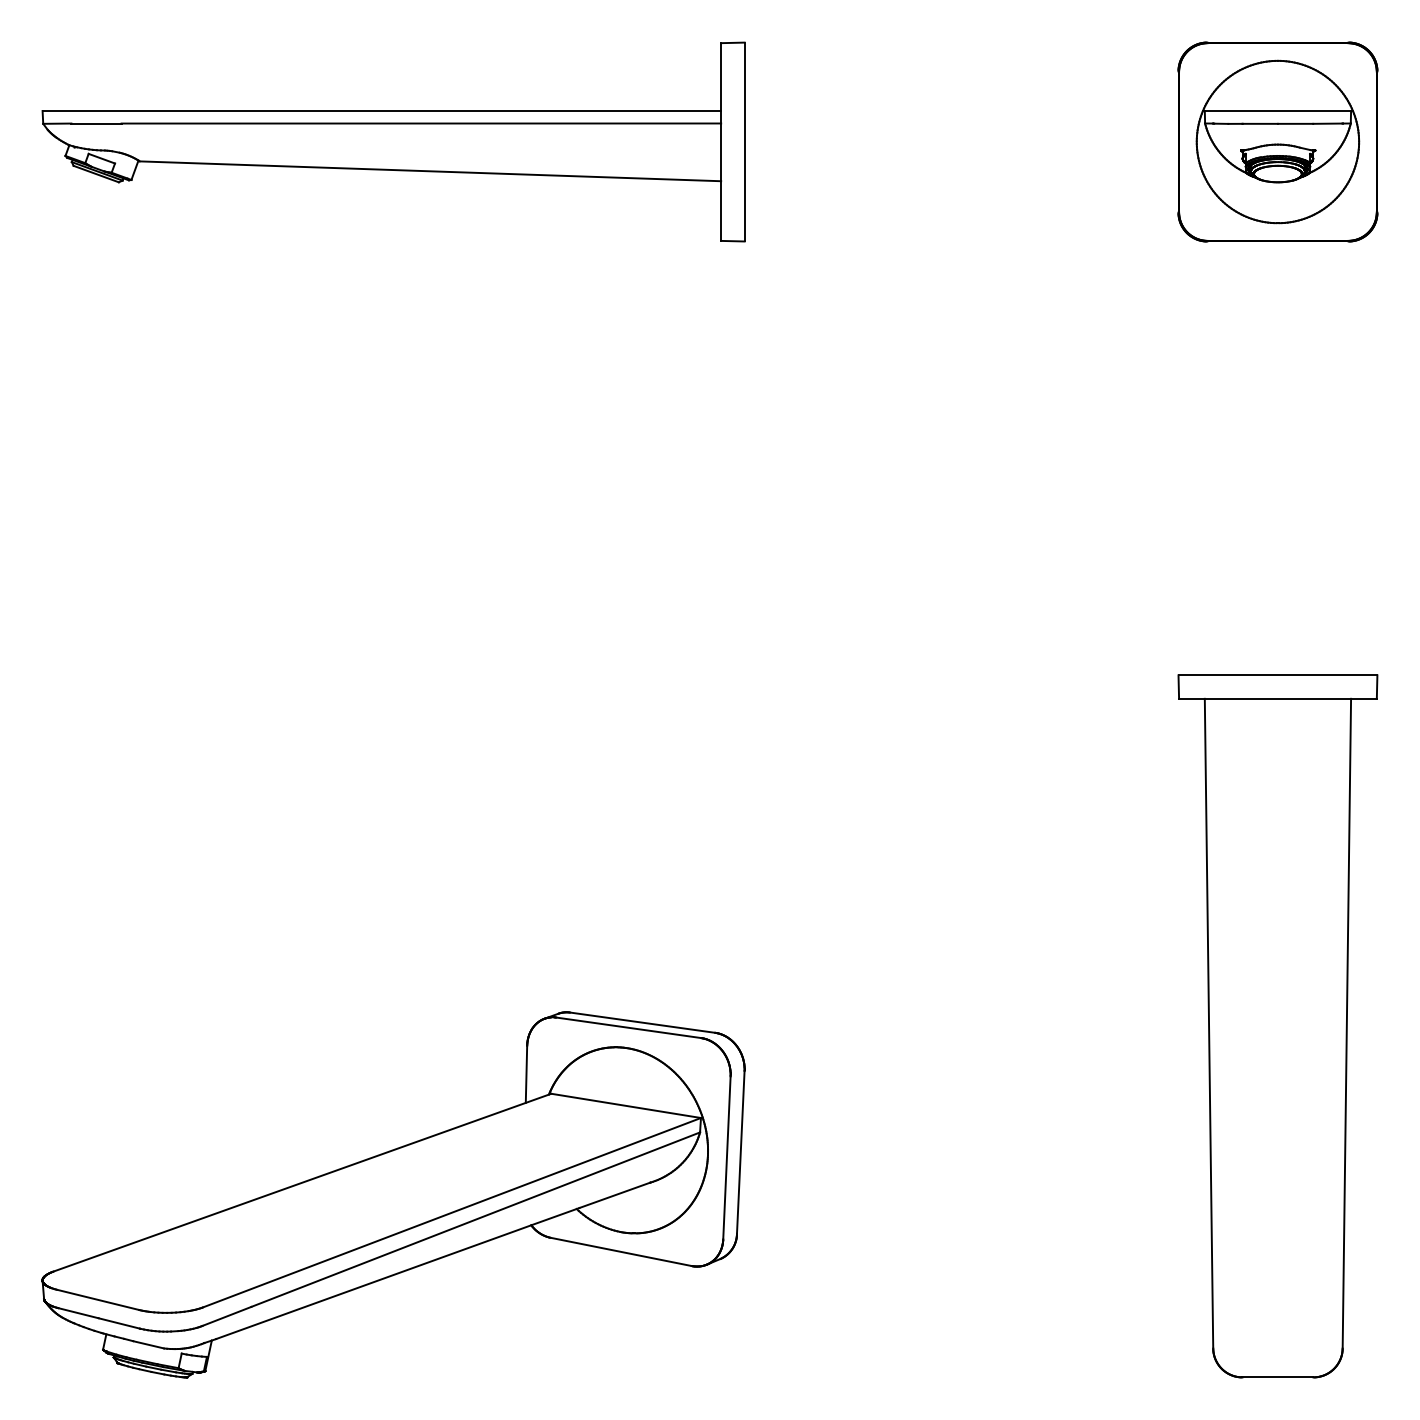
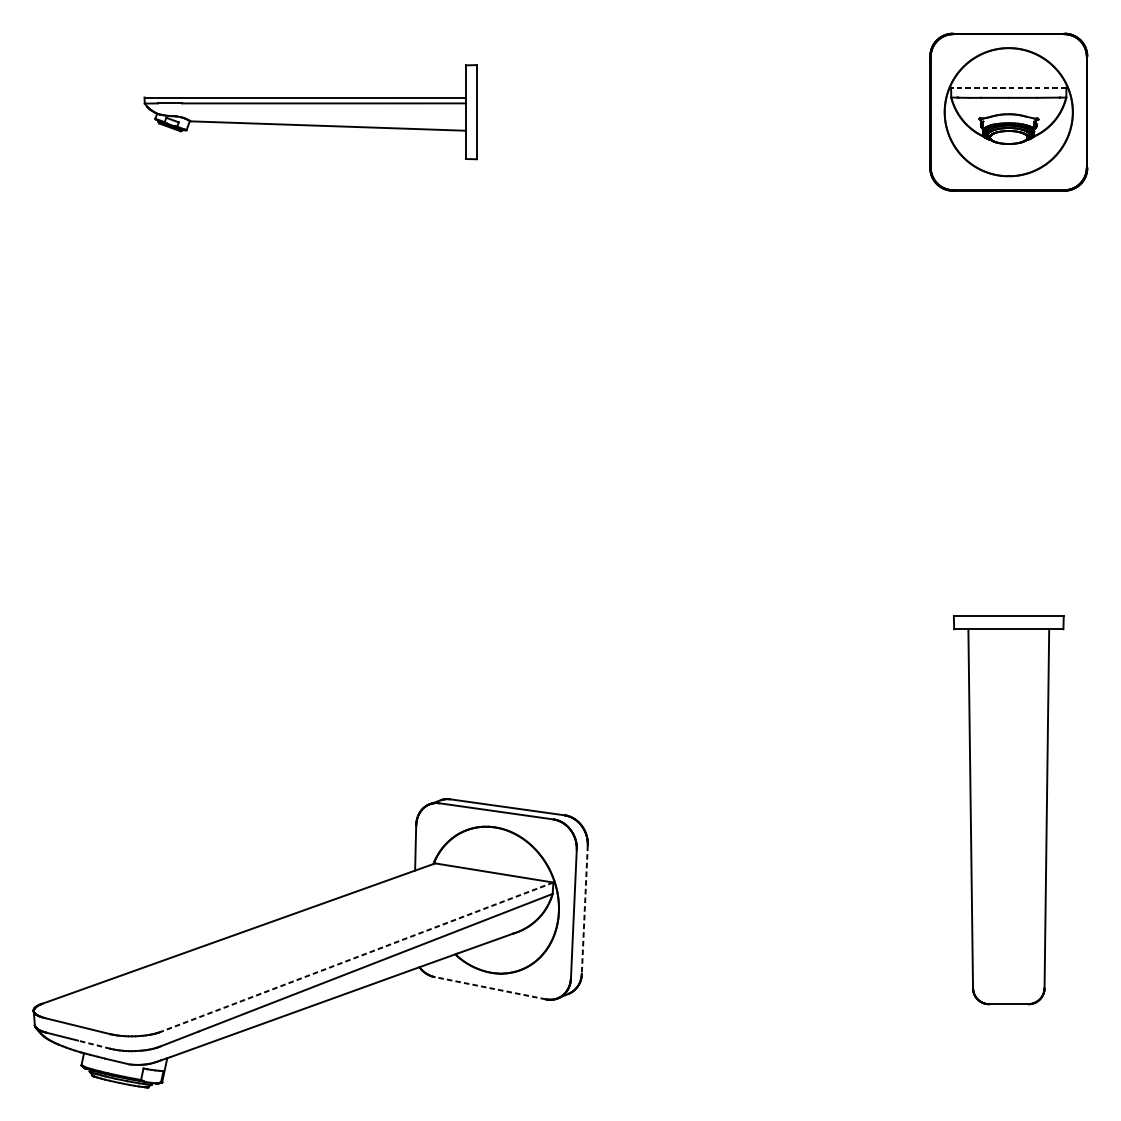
line: (1277, 111) -> (1008, 88), solid -> dashed
part: (393, 141) -> (310, 111), size x0.6
part: (1277, 1026) -> (1008, 810), size x0.7
line: (740, 1152) -> (584, 909), solid -> dashed
line: (451, 1212) -> (356, 957), solid -> dashed
line: (620, 1251) -> (489, 987), solid -> dashed
line: (118, 1323) -> (93, 1044), solid -> dashed

